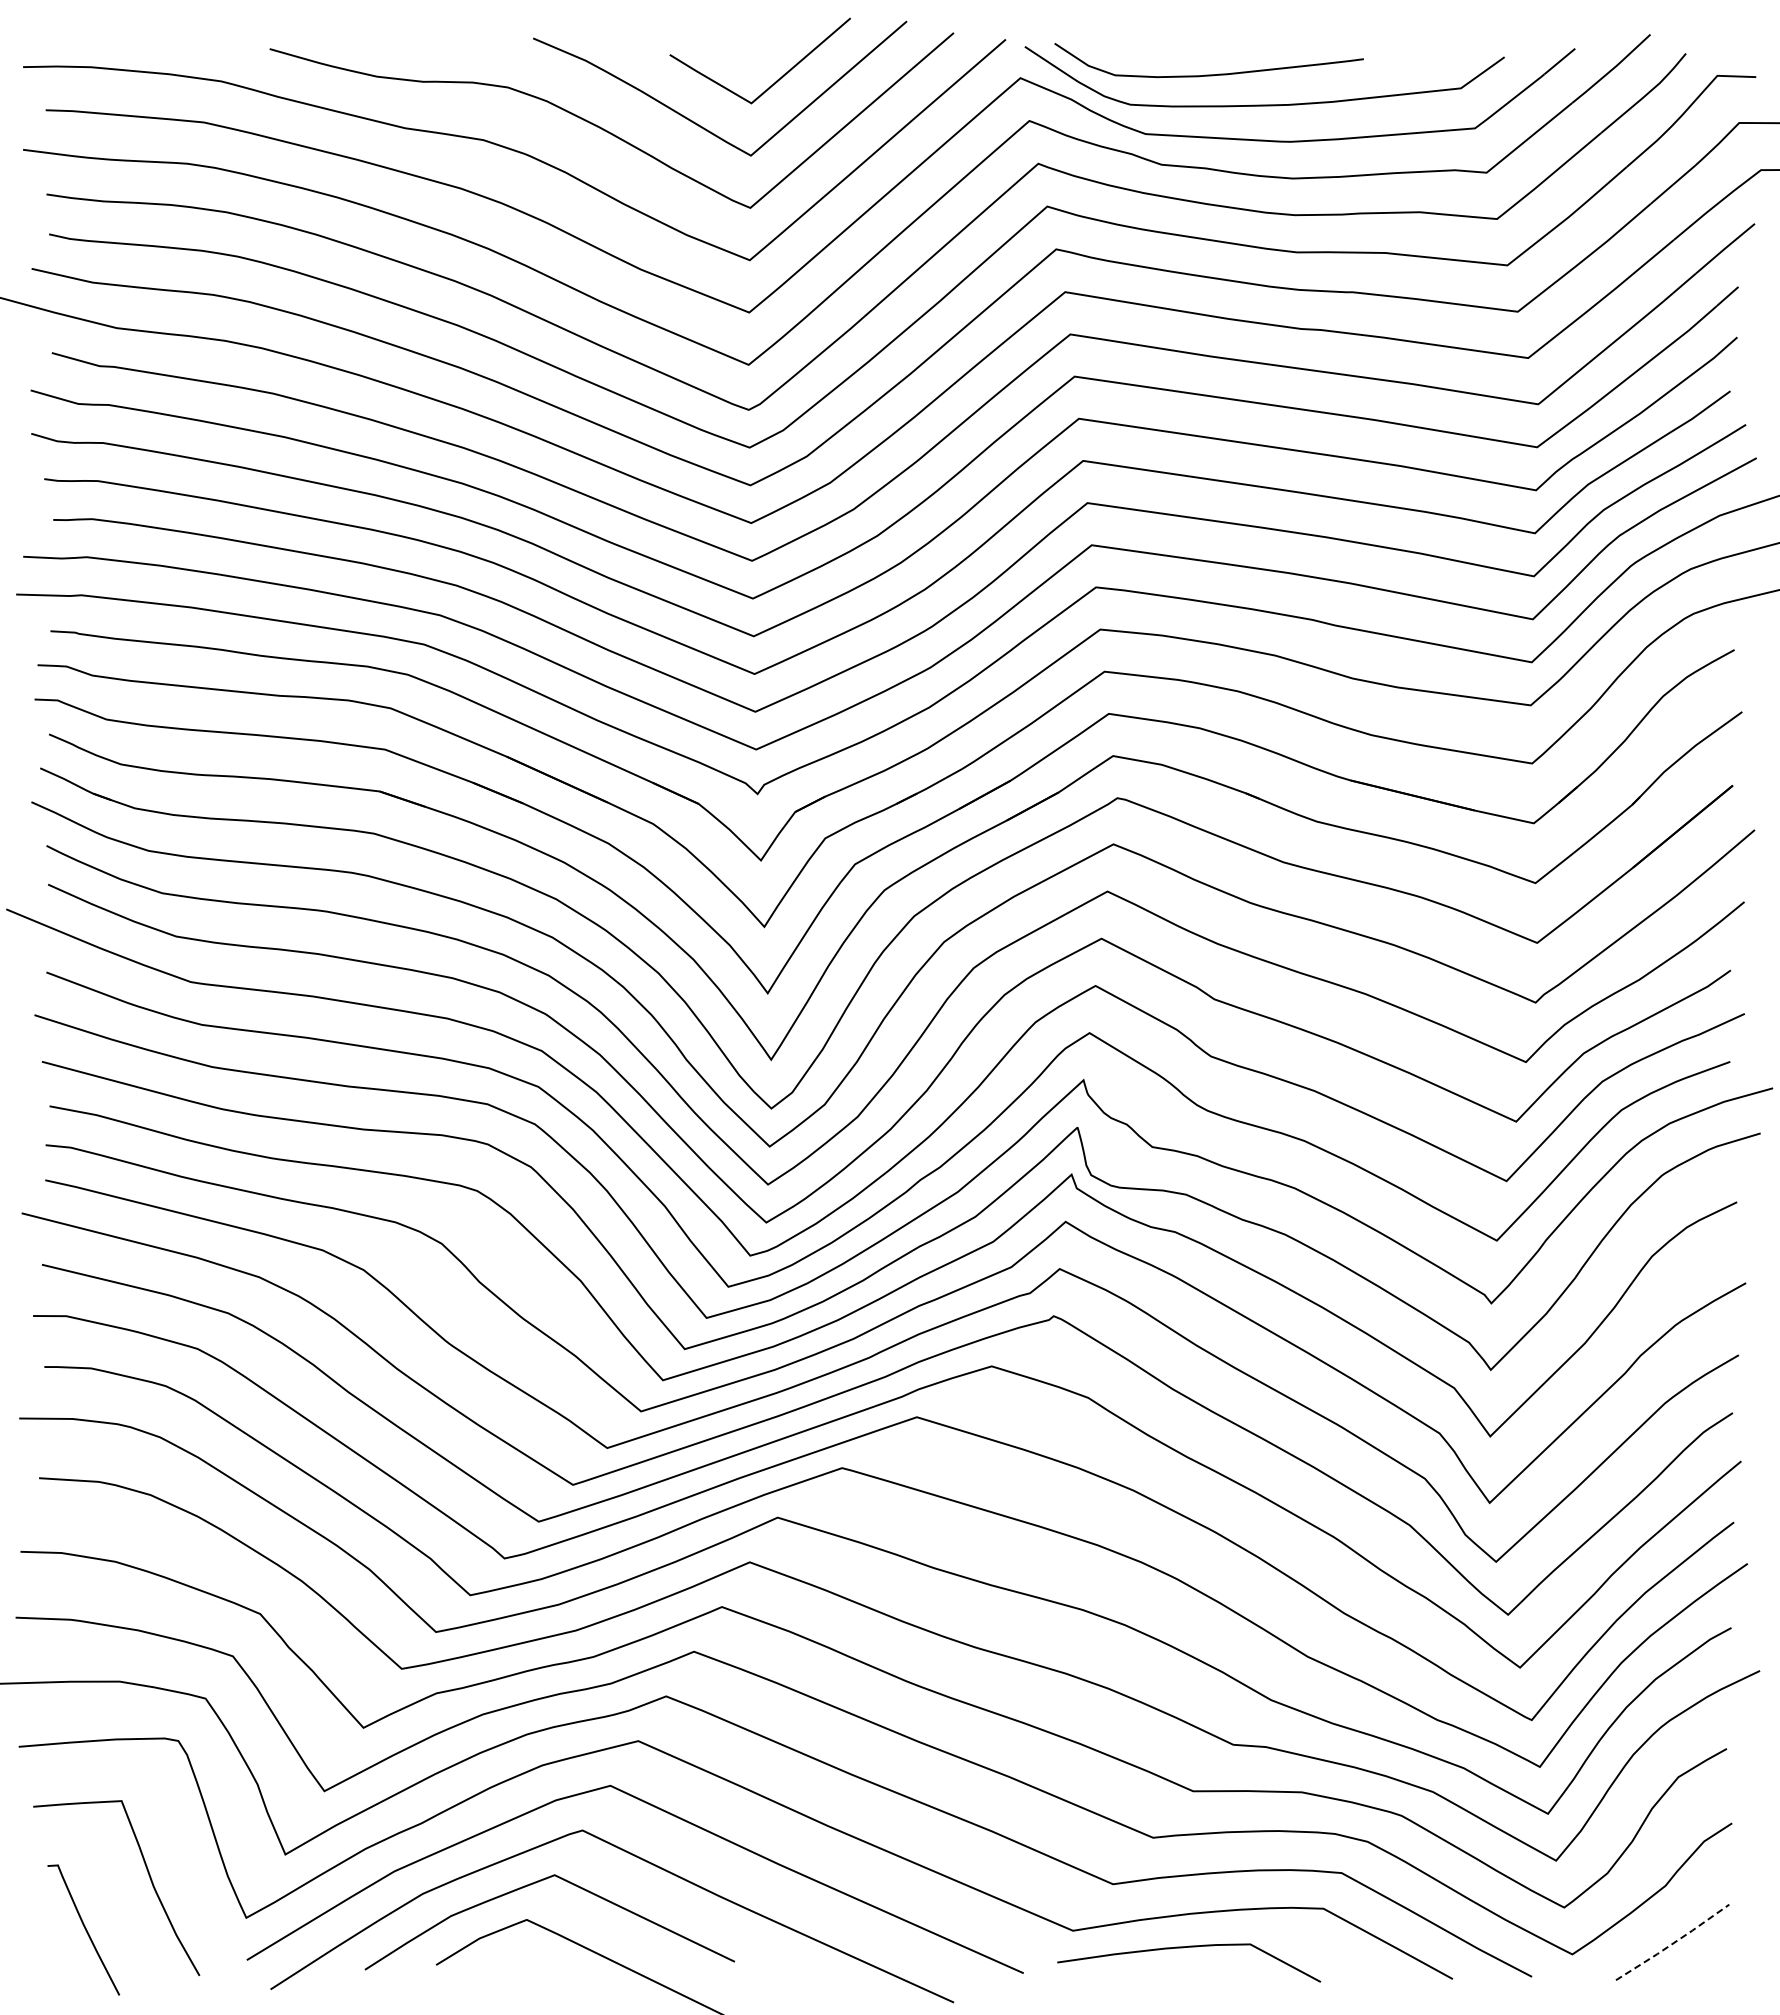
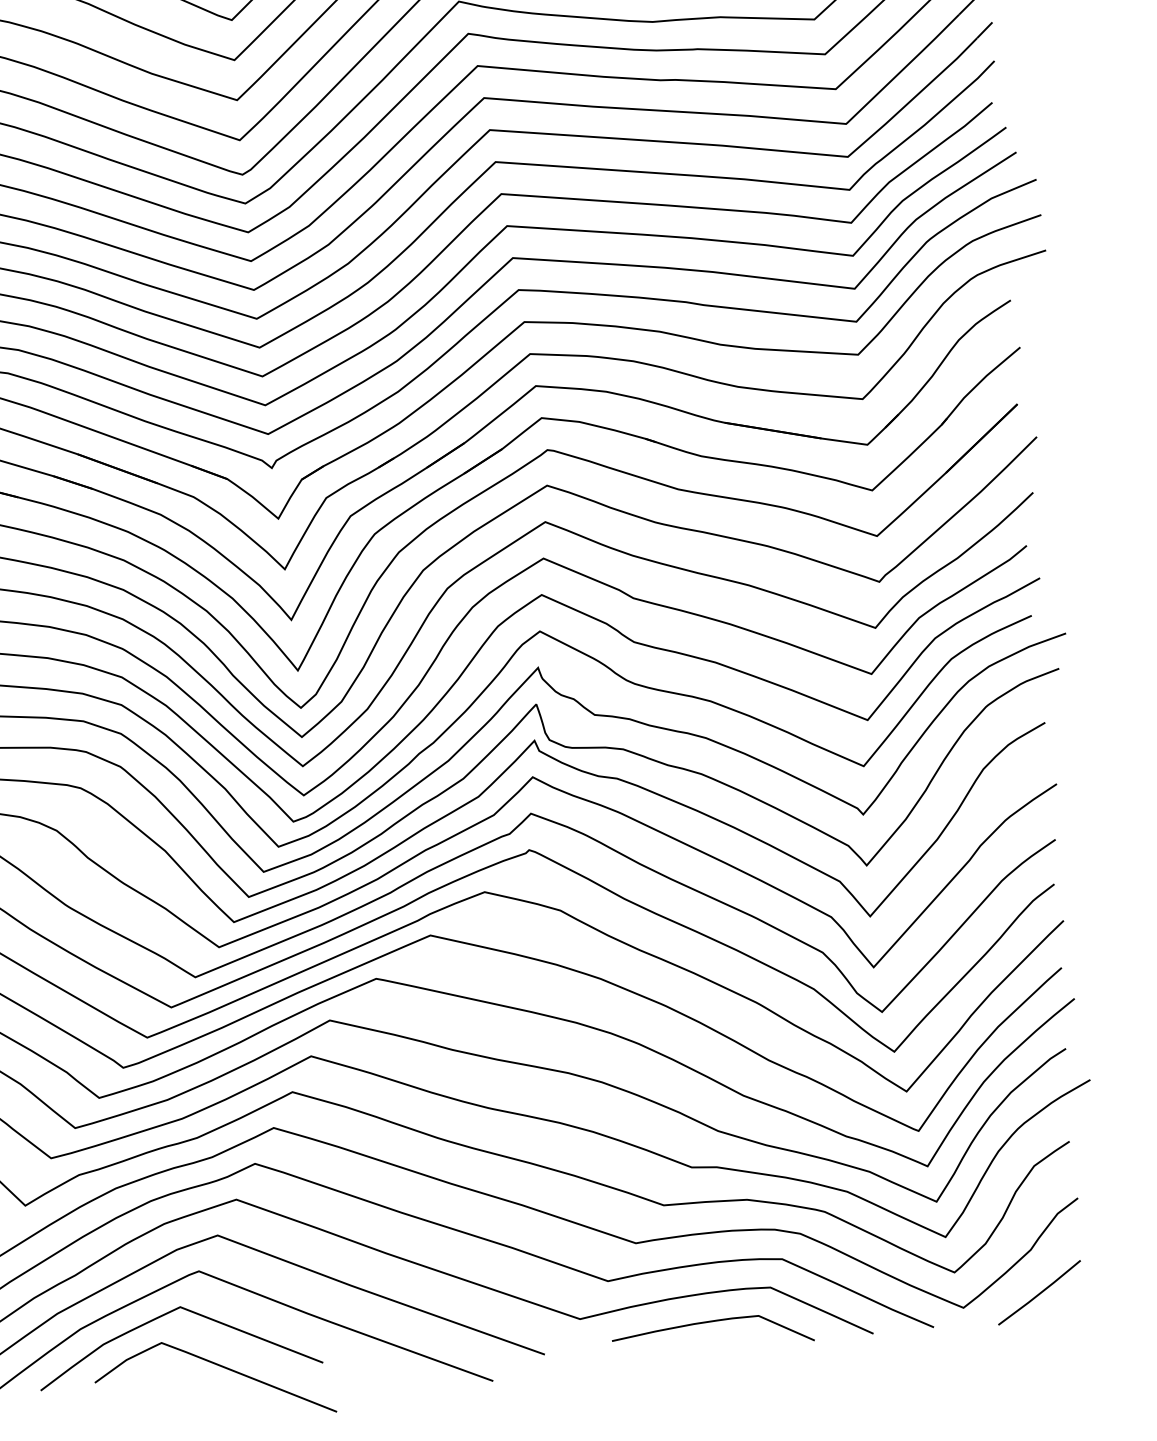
line: (1673, 1943) -> (1040, 1293), dashed -> solid
curve: (1189, 1947) -> (712, 1321), moved

